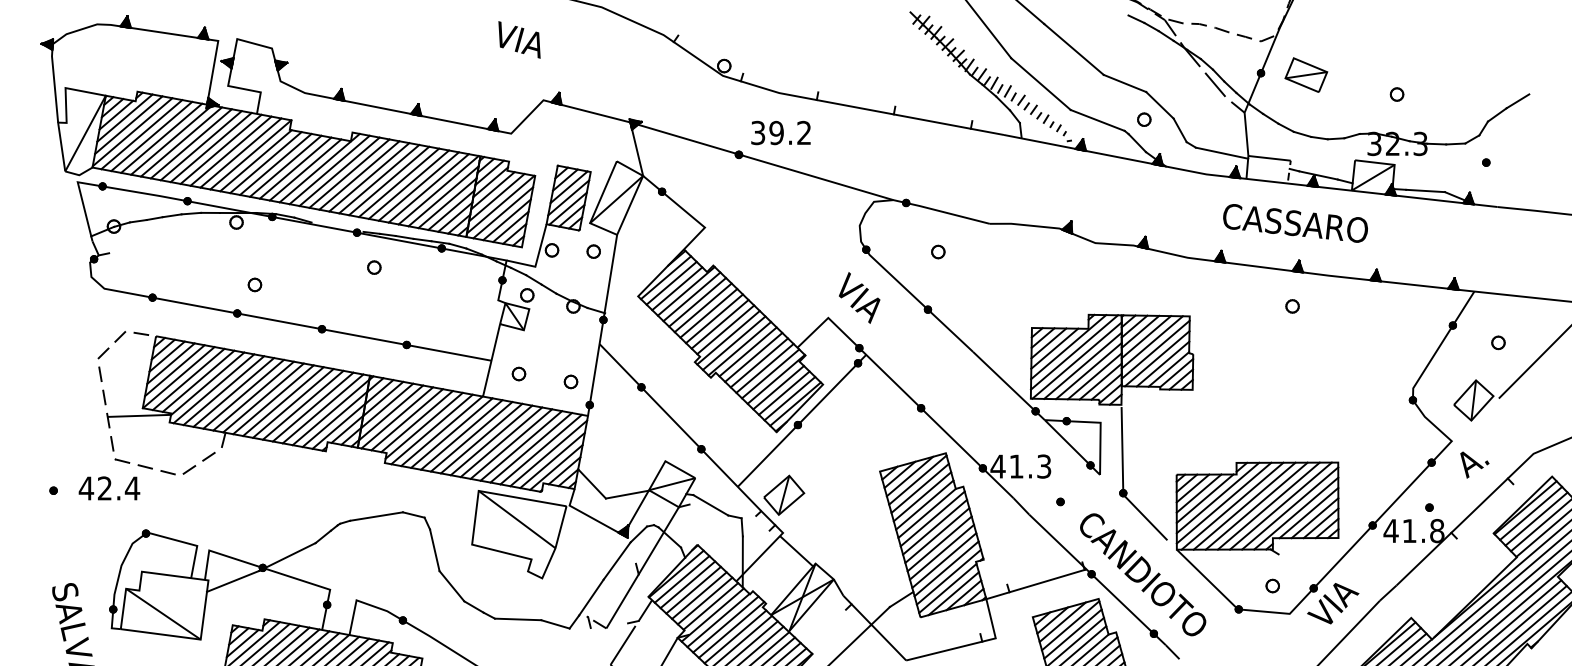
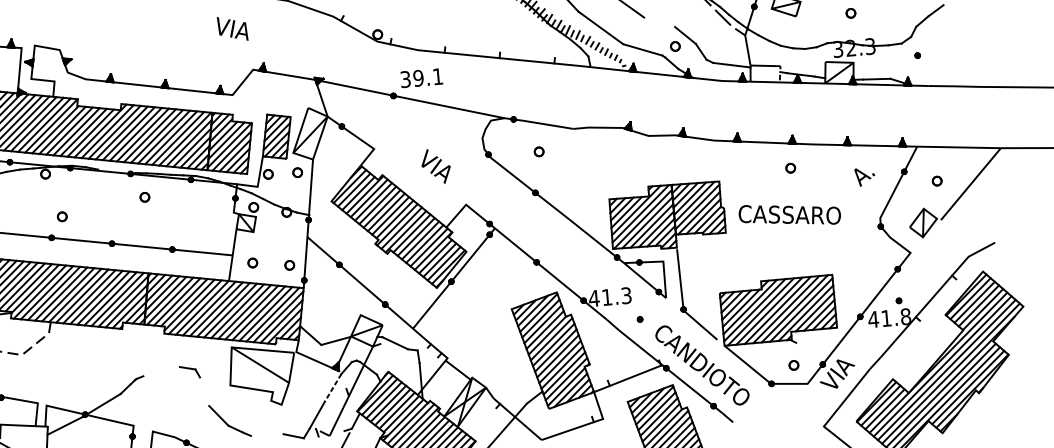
line: (1124, 83) -> (659, 22), removed
text: (803, 132) -> (437, 76), 39.2 -> 39.1
text: (1295, 223) -> (789, 214), moved
text: (859, 297) -> (436, 166), moved
text: (1474, 464) -> (864, 176), moved
part: (784, 494) -> (446, 331), removed
line: (375, 516) -> (160, 371), removed
line: (434, 550) -> (204, 391), removed
line: (616, 561) -> (332, 388), solid -> dashed
line: (517, 619) -> (266, 435), removed

